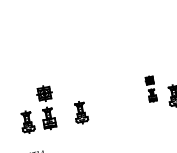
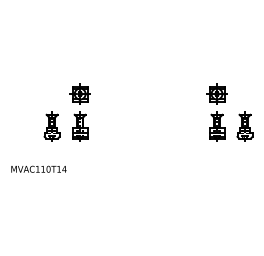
part: (150, 89) -> (216, 112), size x1.67
part: (80, 112) -> (121, 126), removed

